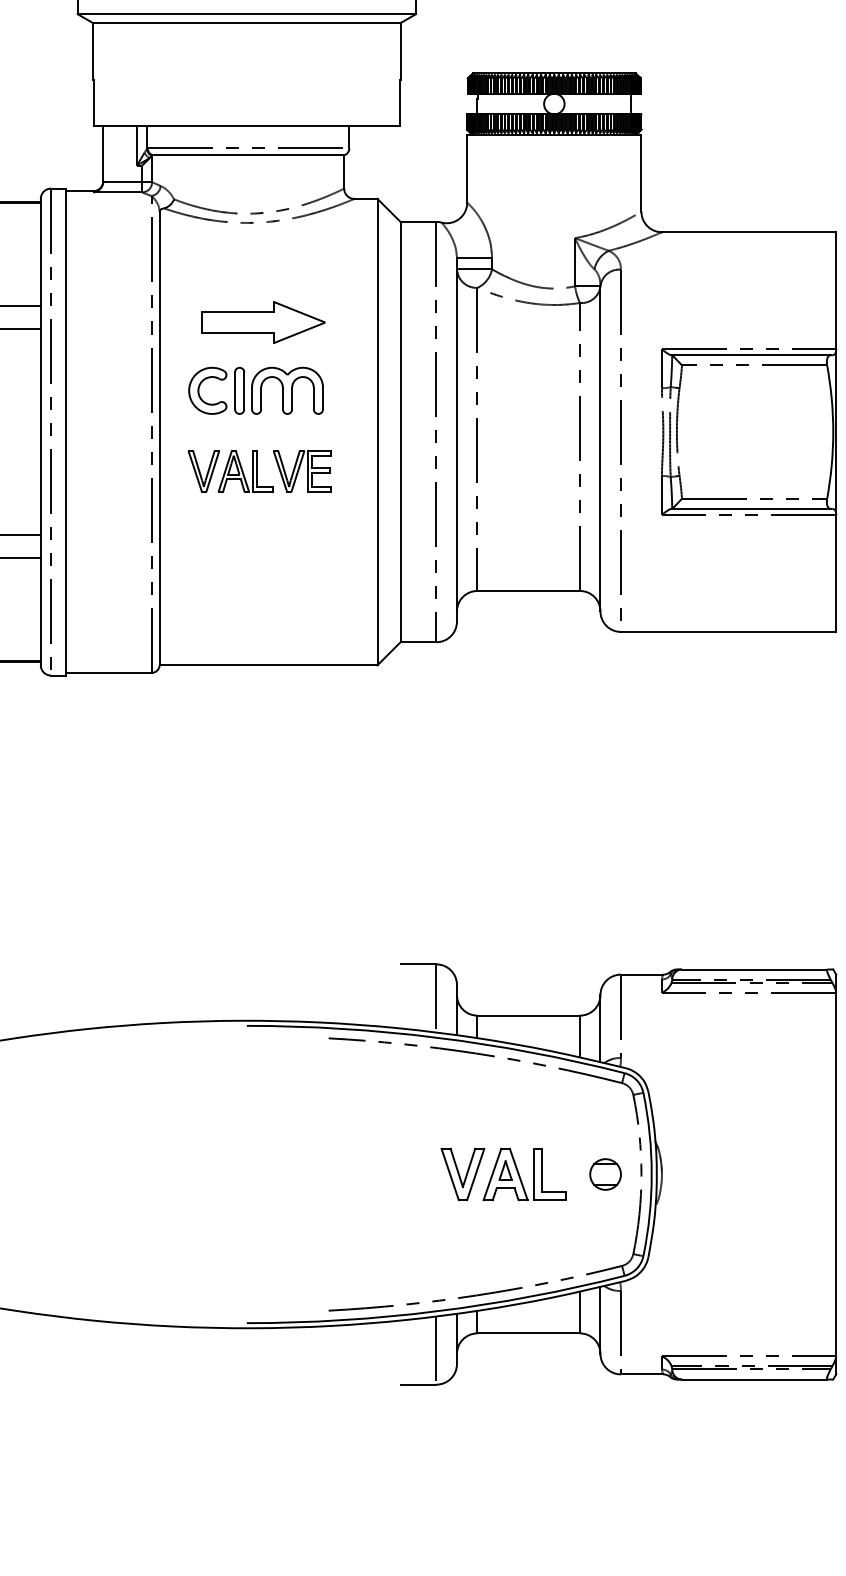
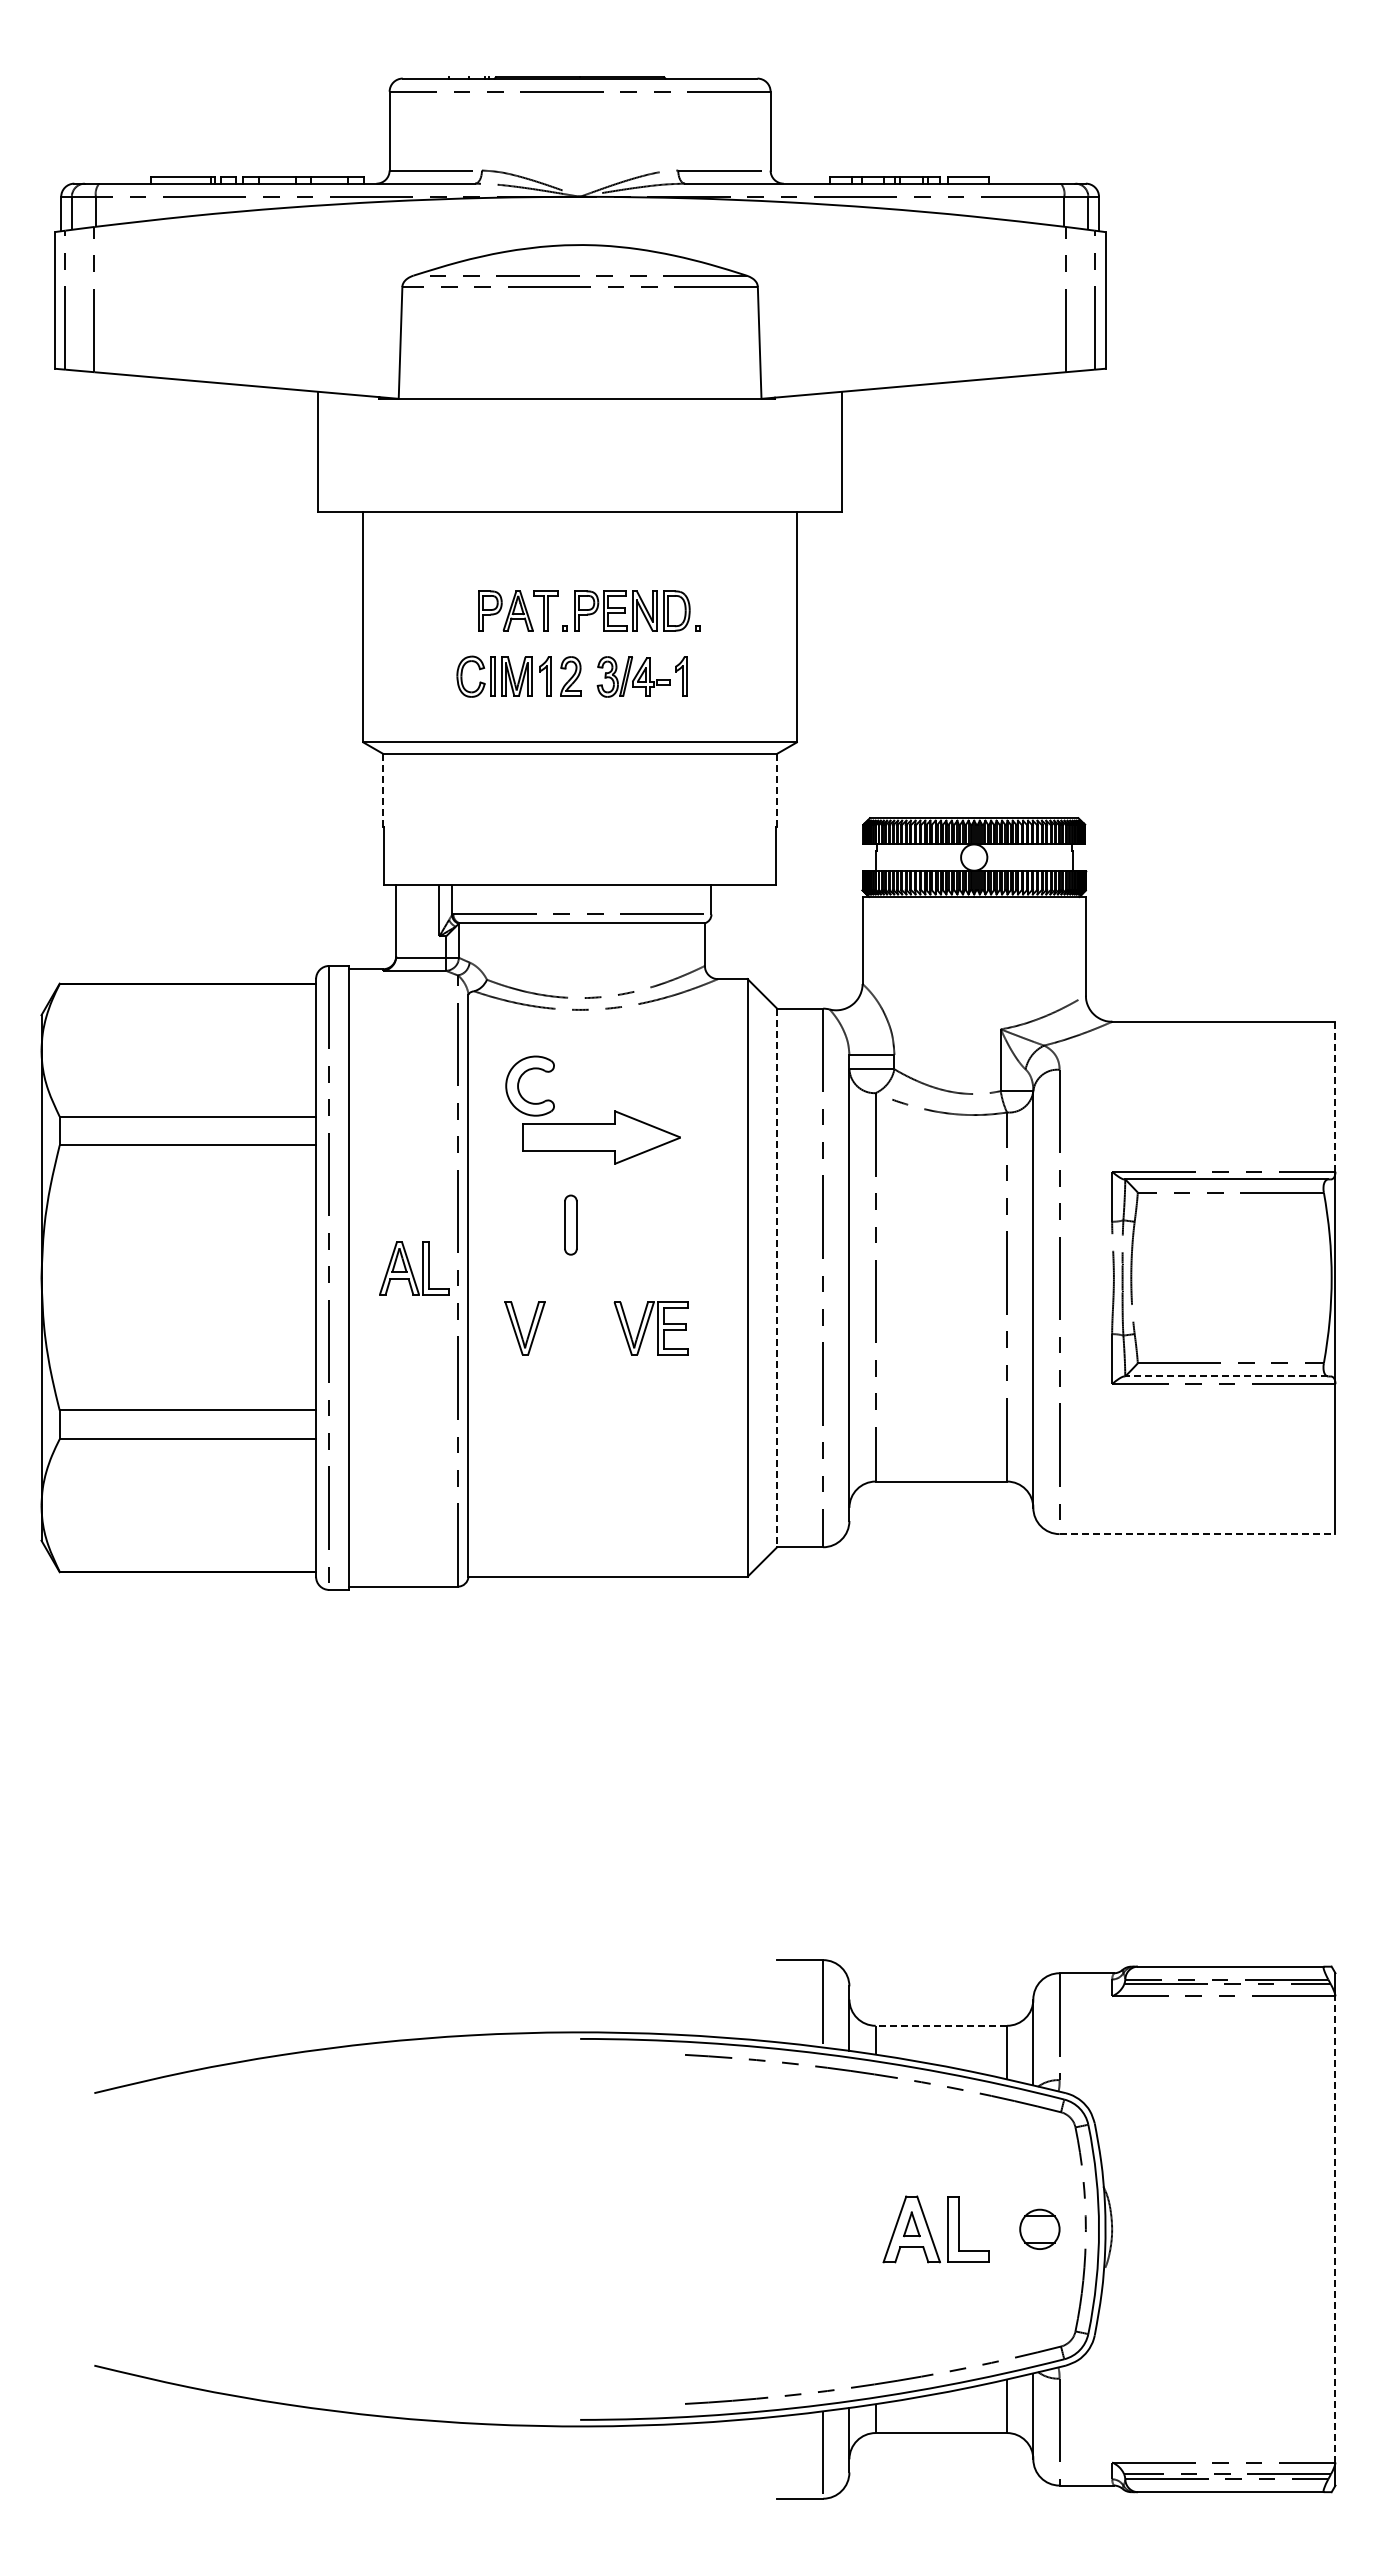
line: (93, 51) -> (383, 790), solid -> dashed
line: (400, 51) -> (777, 790), solid -> dashed
line: (836, 290) -> (1335, 1096), solid -> dashed
part: (199, 388) -> (519, 1083), moved
part: (286, 390) -> (631, 1224), removed
line: (400, 432) -> (777, 1278), solid -> dashed
part: (245, 471) -> (414, 1268), moved
line: (751, 508) -> (1226, 1376), solid -> dashed
line: (728, 632) -> (1197, 1534), solid -> dashed
line: (528, 1015) -> (941, 2025), solid -> dashed
line: (836, 1173) -> (1335, 2228), solid -> dashed
part: (462, 1174) -> (856, 2229), removed

